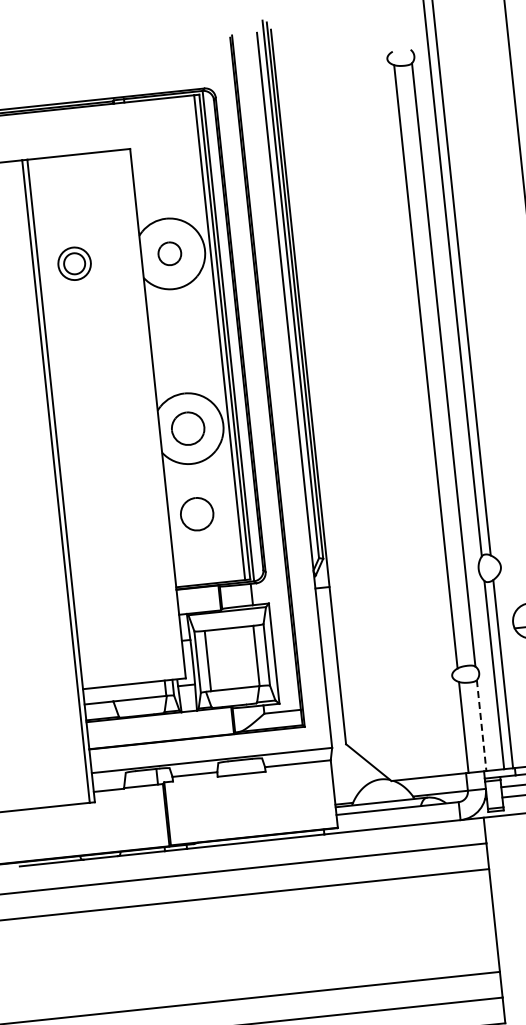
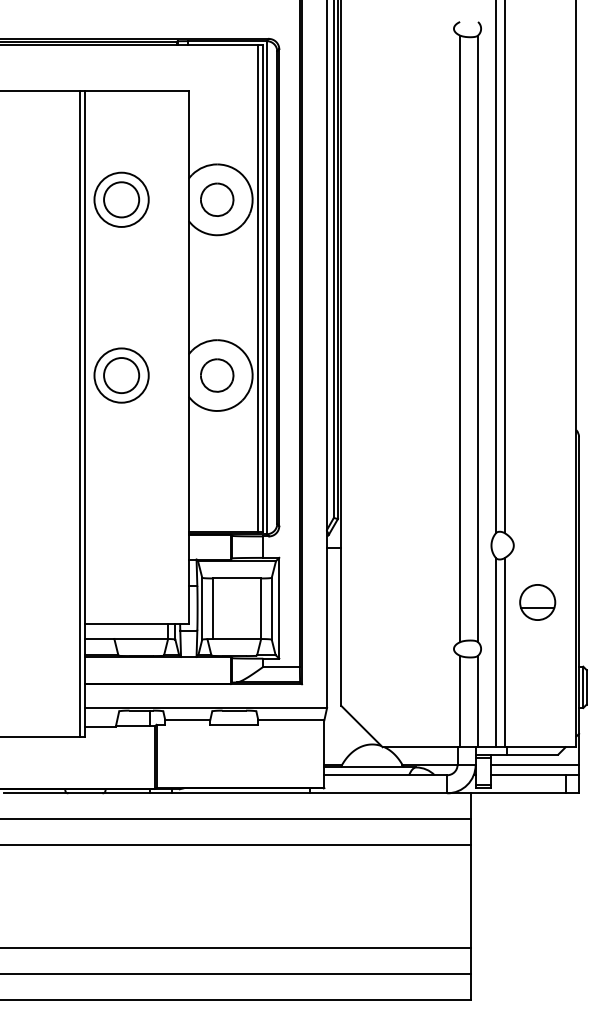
part: (170, 253) -> (217, 199), size x1.43
part: (74, 263) -> (121, 199), size x1.67
part: (92, 438) -> (121, 375), added
part: (197, 514) -> (217, 461), removed
line: (482, 725) -> (478, 701), dashed -> solid

